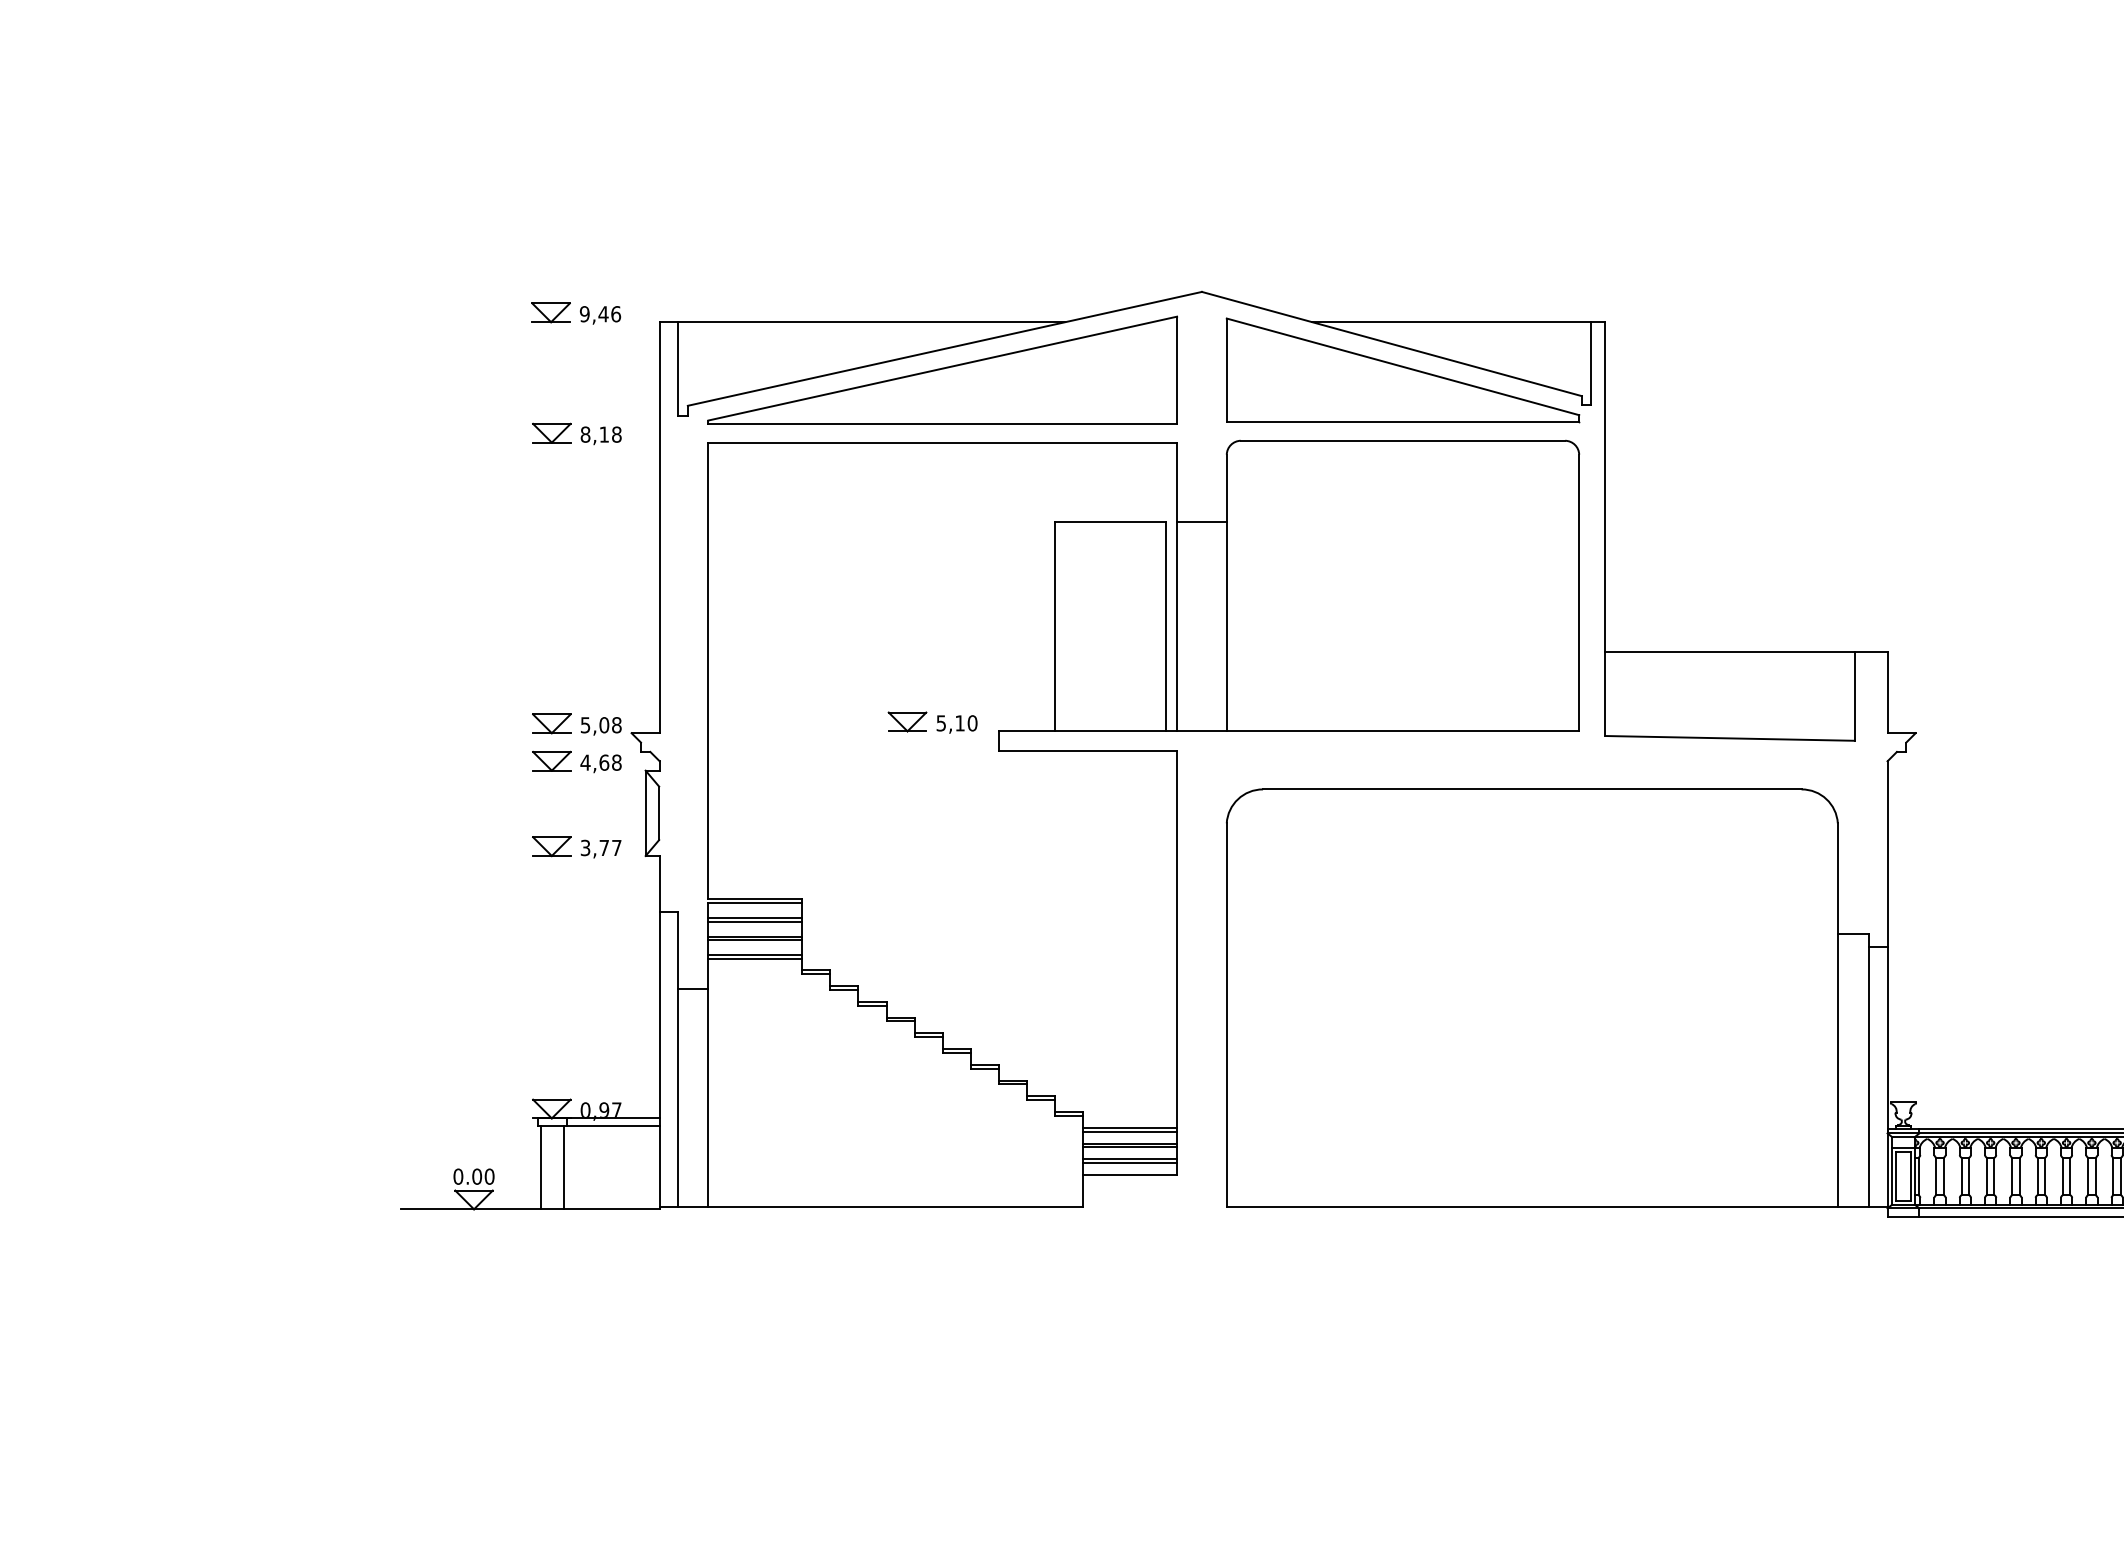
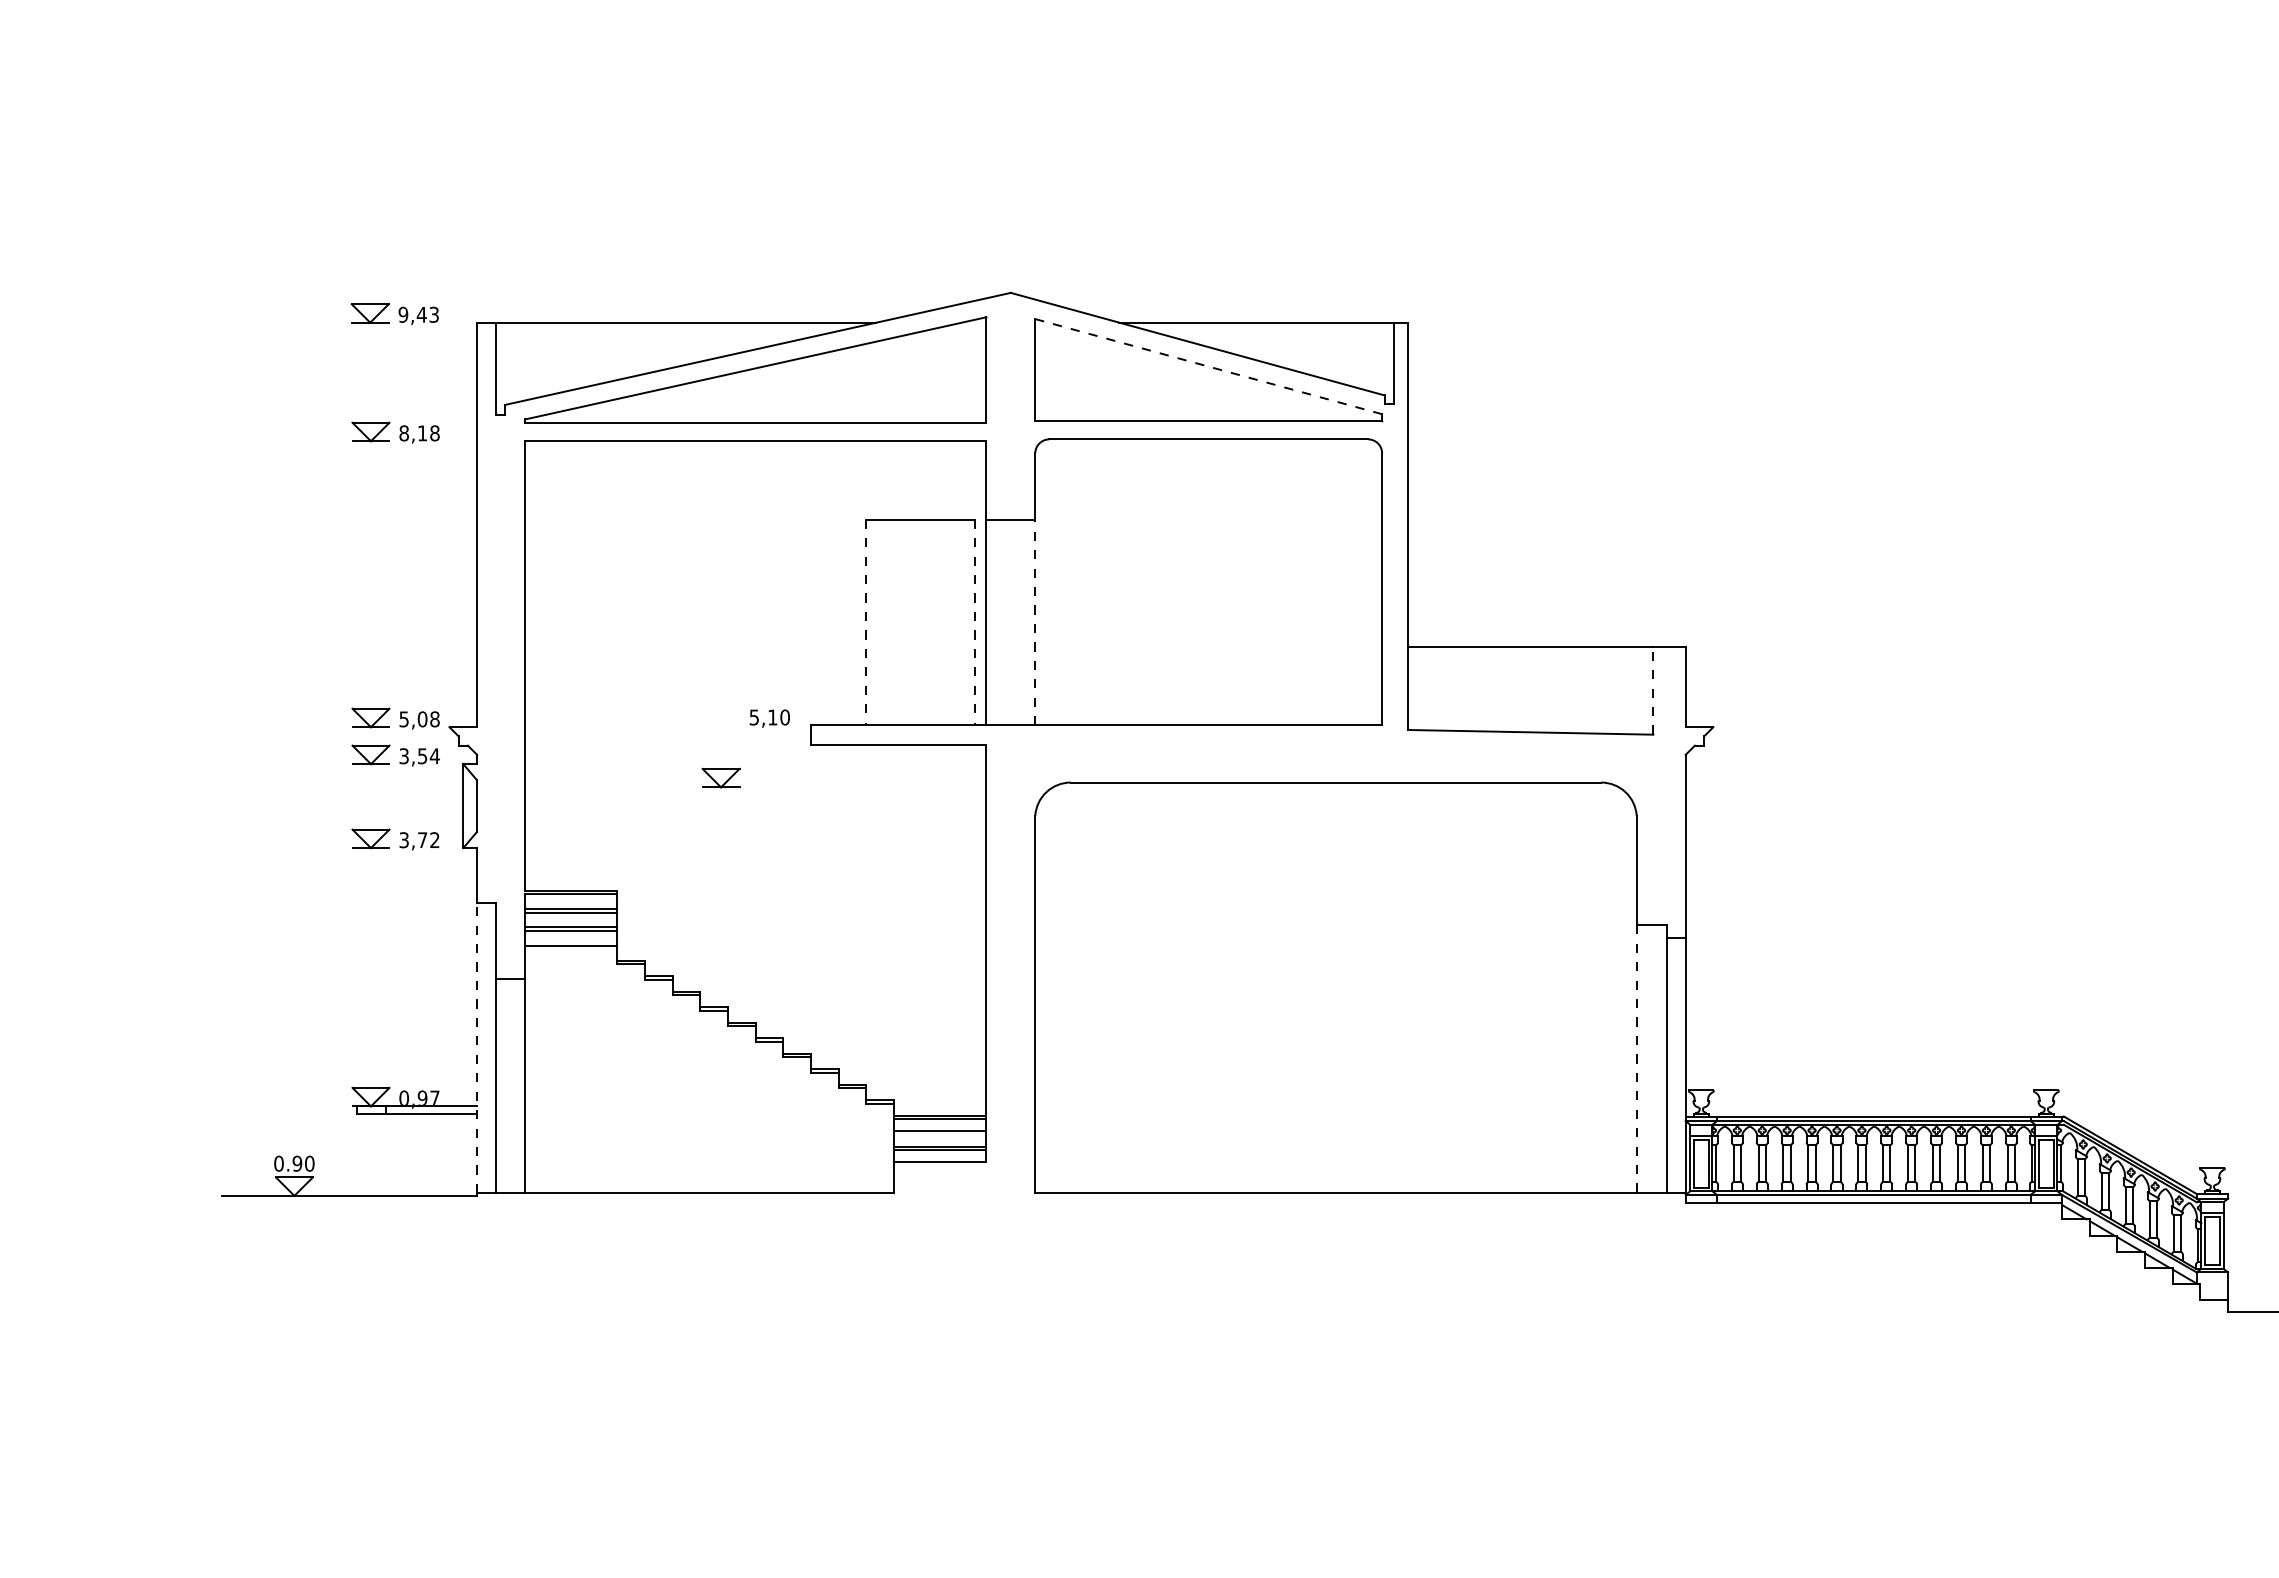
text: (616, 313) -> (434, 314), 9,46 -> 9,43
line: (1402, 366) -> (1208, 366), solid -> dashed
line: (1055, 626) -> (866, 622), solid -> dashed
line: (1166, 626) -> (975, 622), solid -> dashed
line: (1226, 626) -> (1035, 622), solid -> dashed
line: (1854, 695) -> (1653, 690), solid -> dashed
part: (906, 721) -> (720, 777), moved
text: (601, 762) -> (419, 756), 4,68 -> 3,54
text: (616, 847) -> (434, 839), 3,77 -> 3,72
line: (755, 959) -> (571, 949), removed
line: (660, 1059) -> (477, 1048), solid -> dashed
line: (1837, 1070) -> (1636, 1059), solid -> dashed
line: (1130, 1146) -> (940, 1134), removed
line: (541, 1167) -> (360, 1154), removed
line: (563, 1167) -> (382, 1154), removed
text: (477, 1176) -> (297, 1163), 0.00 -> 0.90

